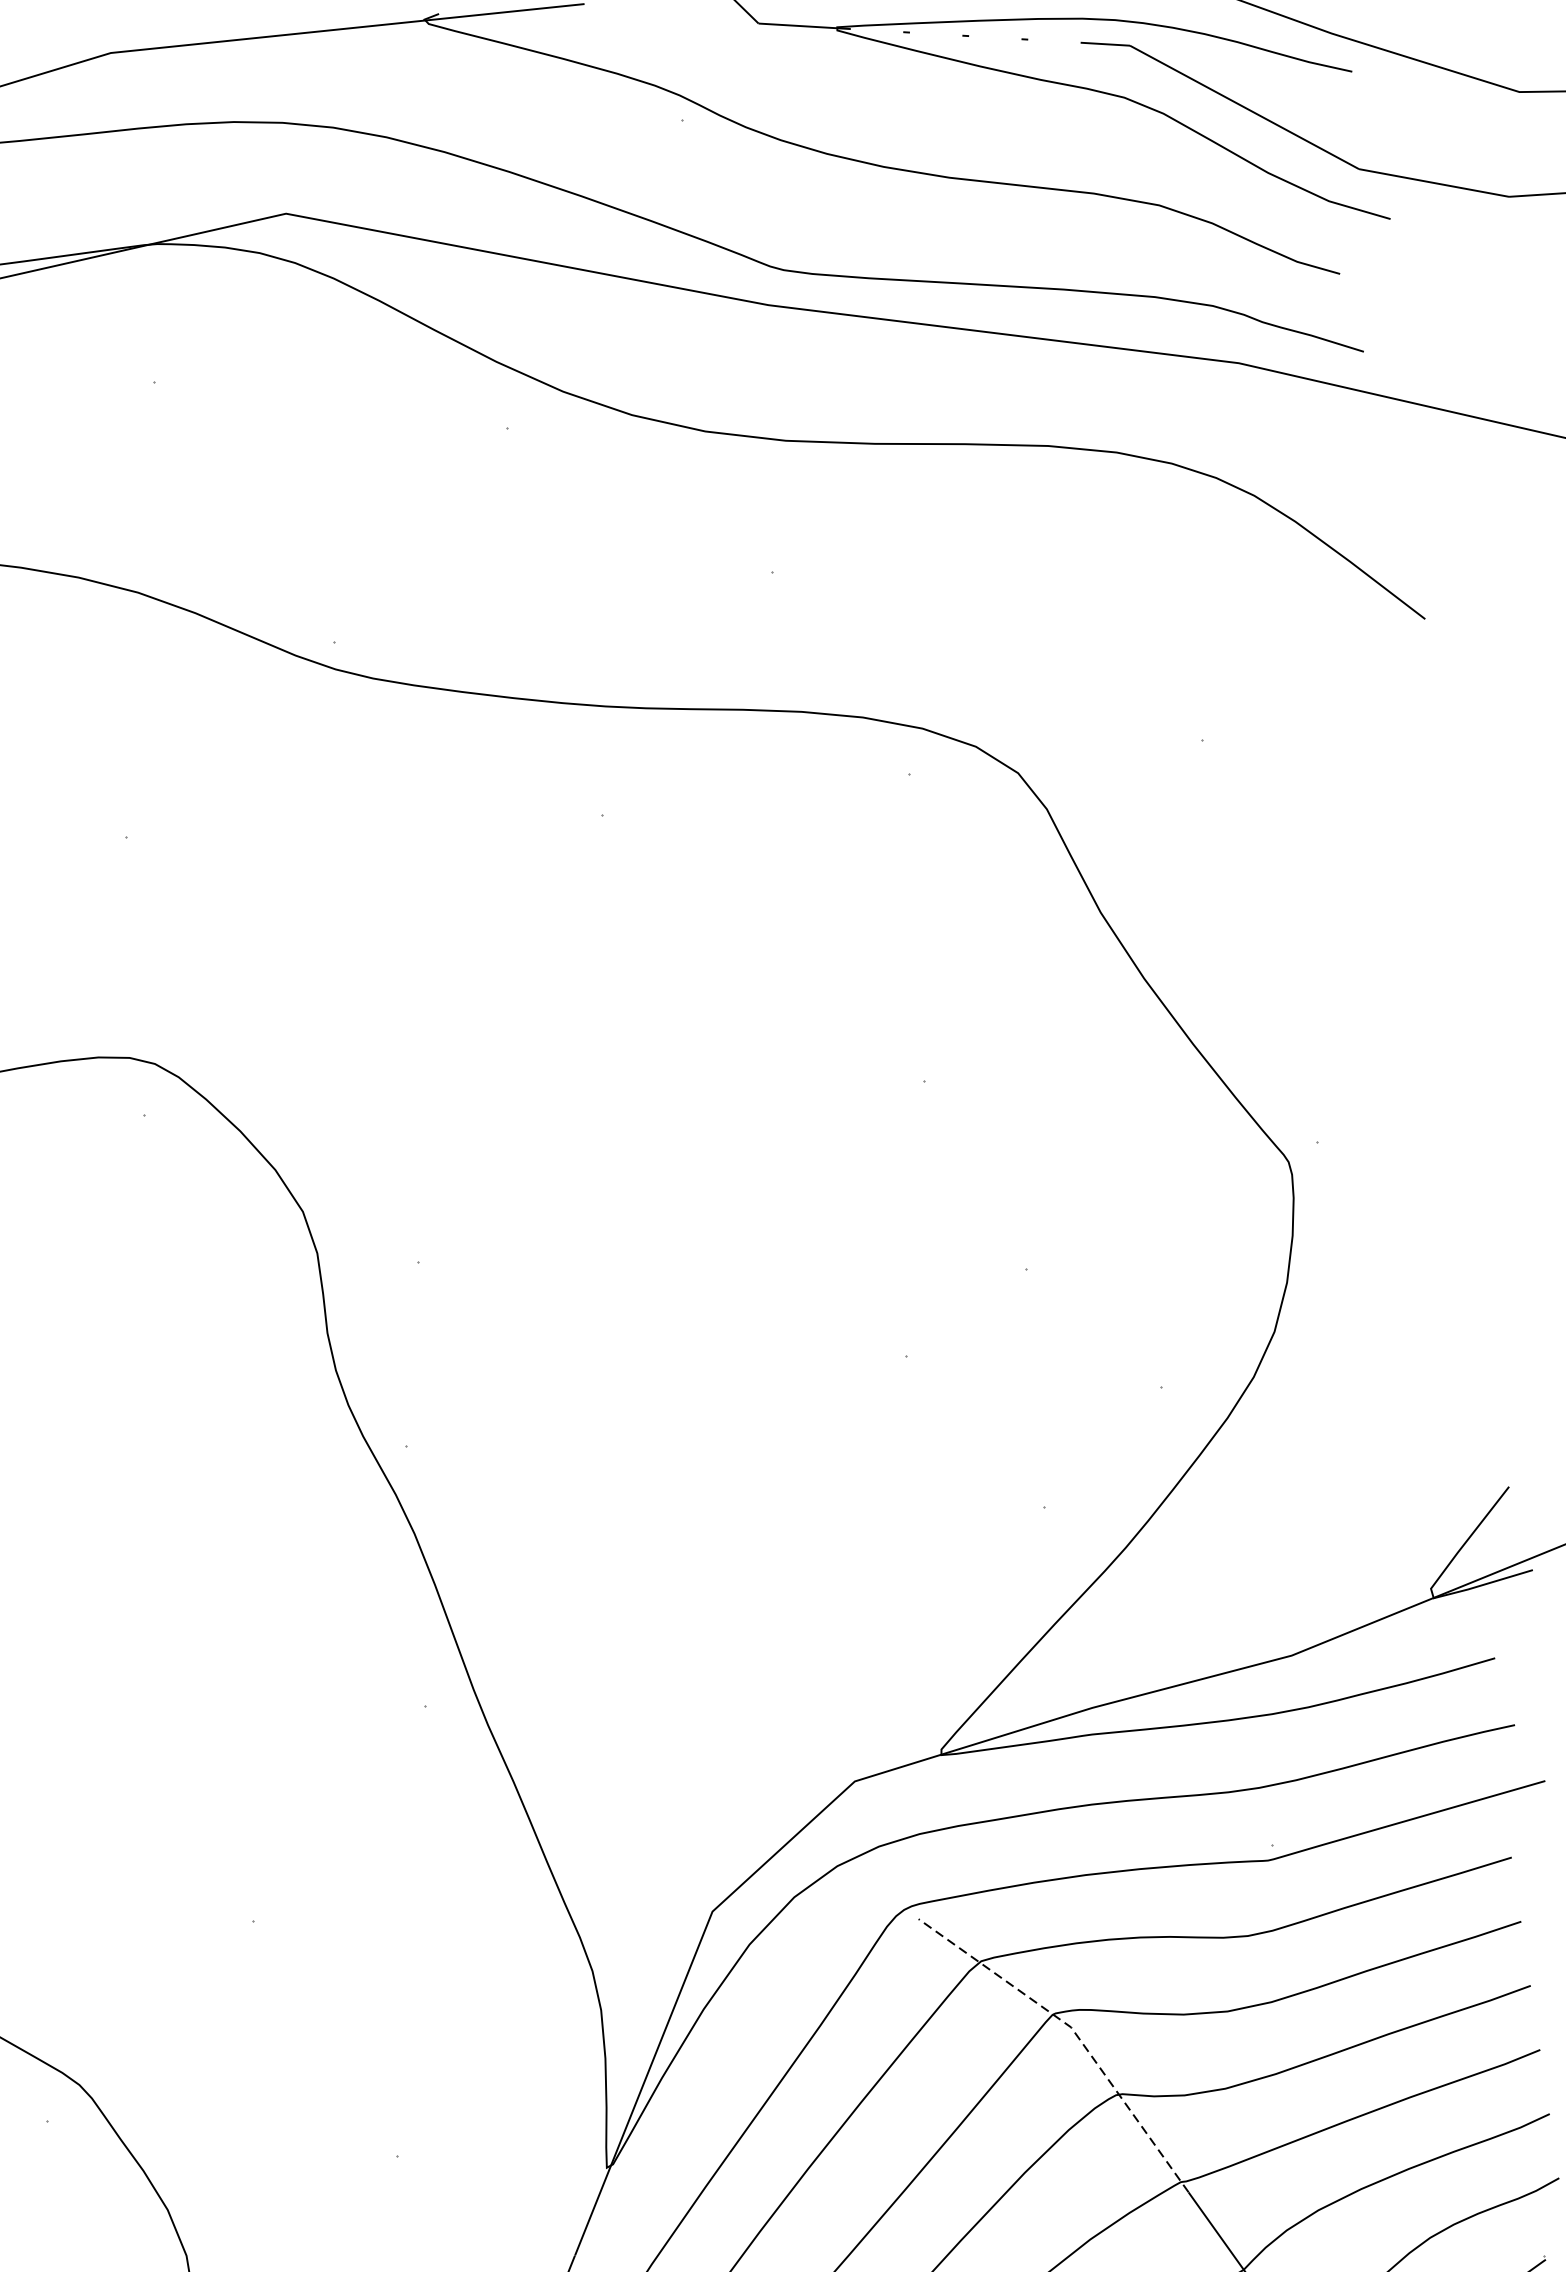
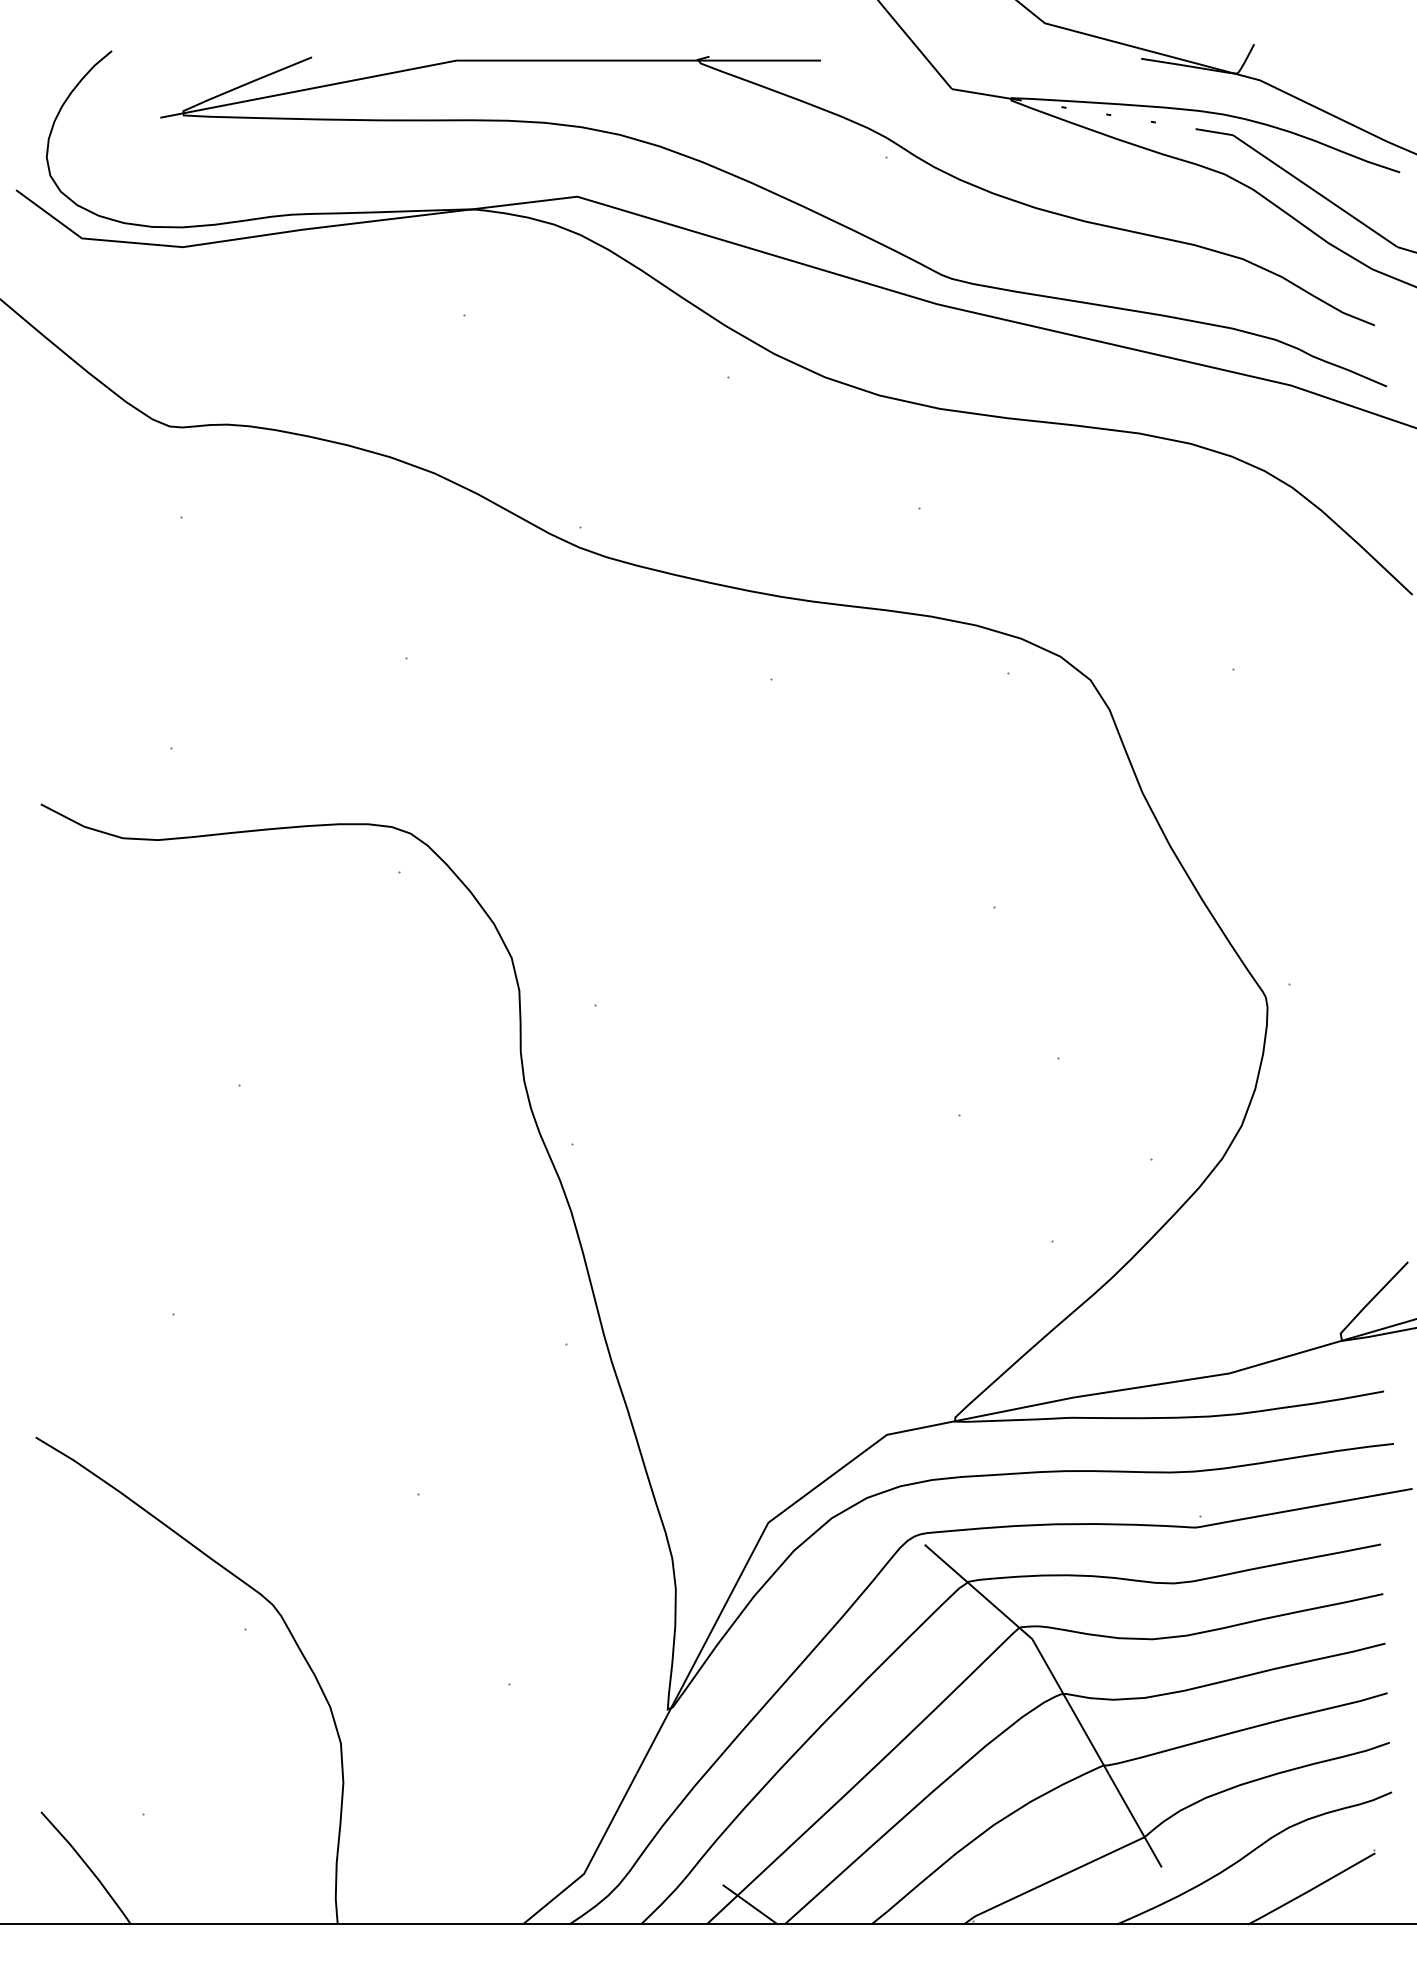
line: (1074, 2032) -> (1034, 1643), dashed -> solid

